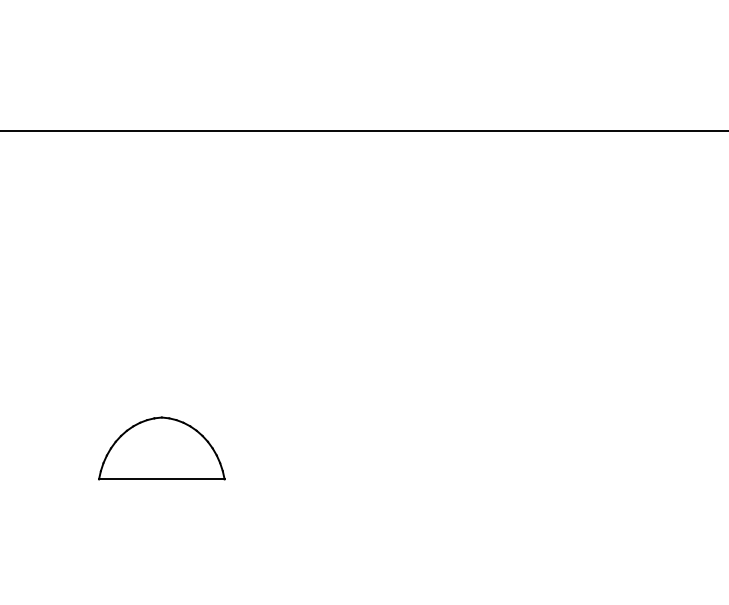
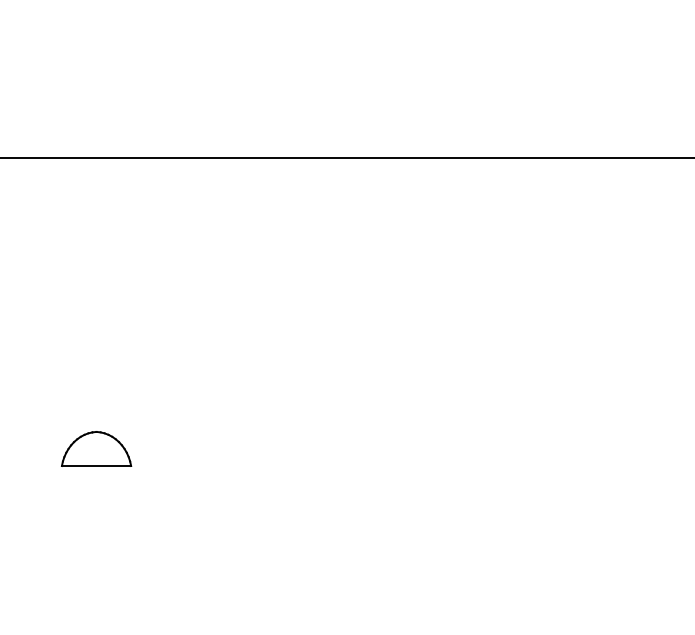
part: (161, 447) -> (96, 448), size x0.6

